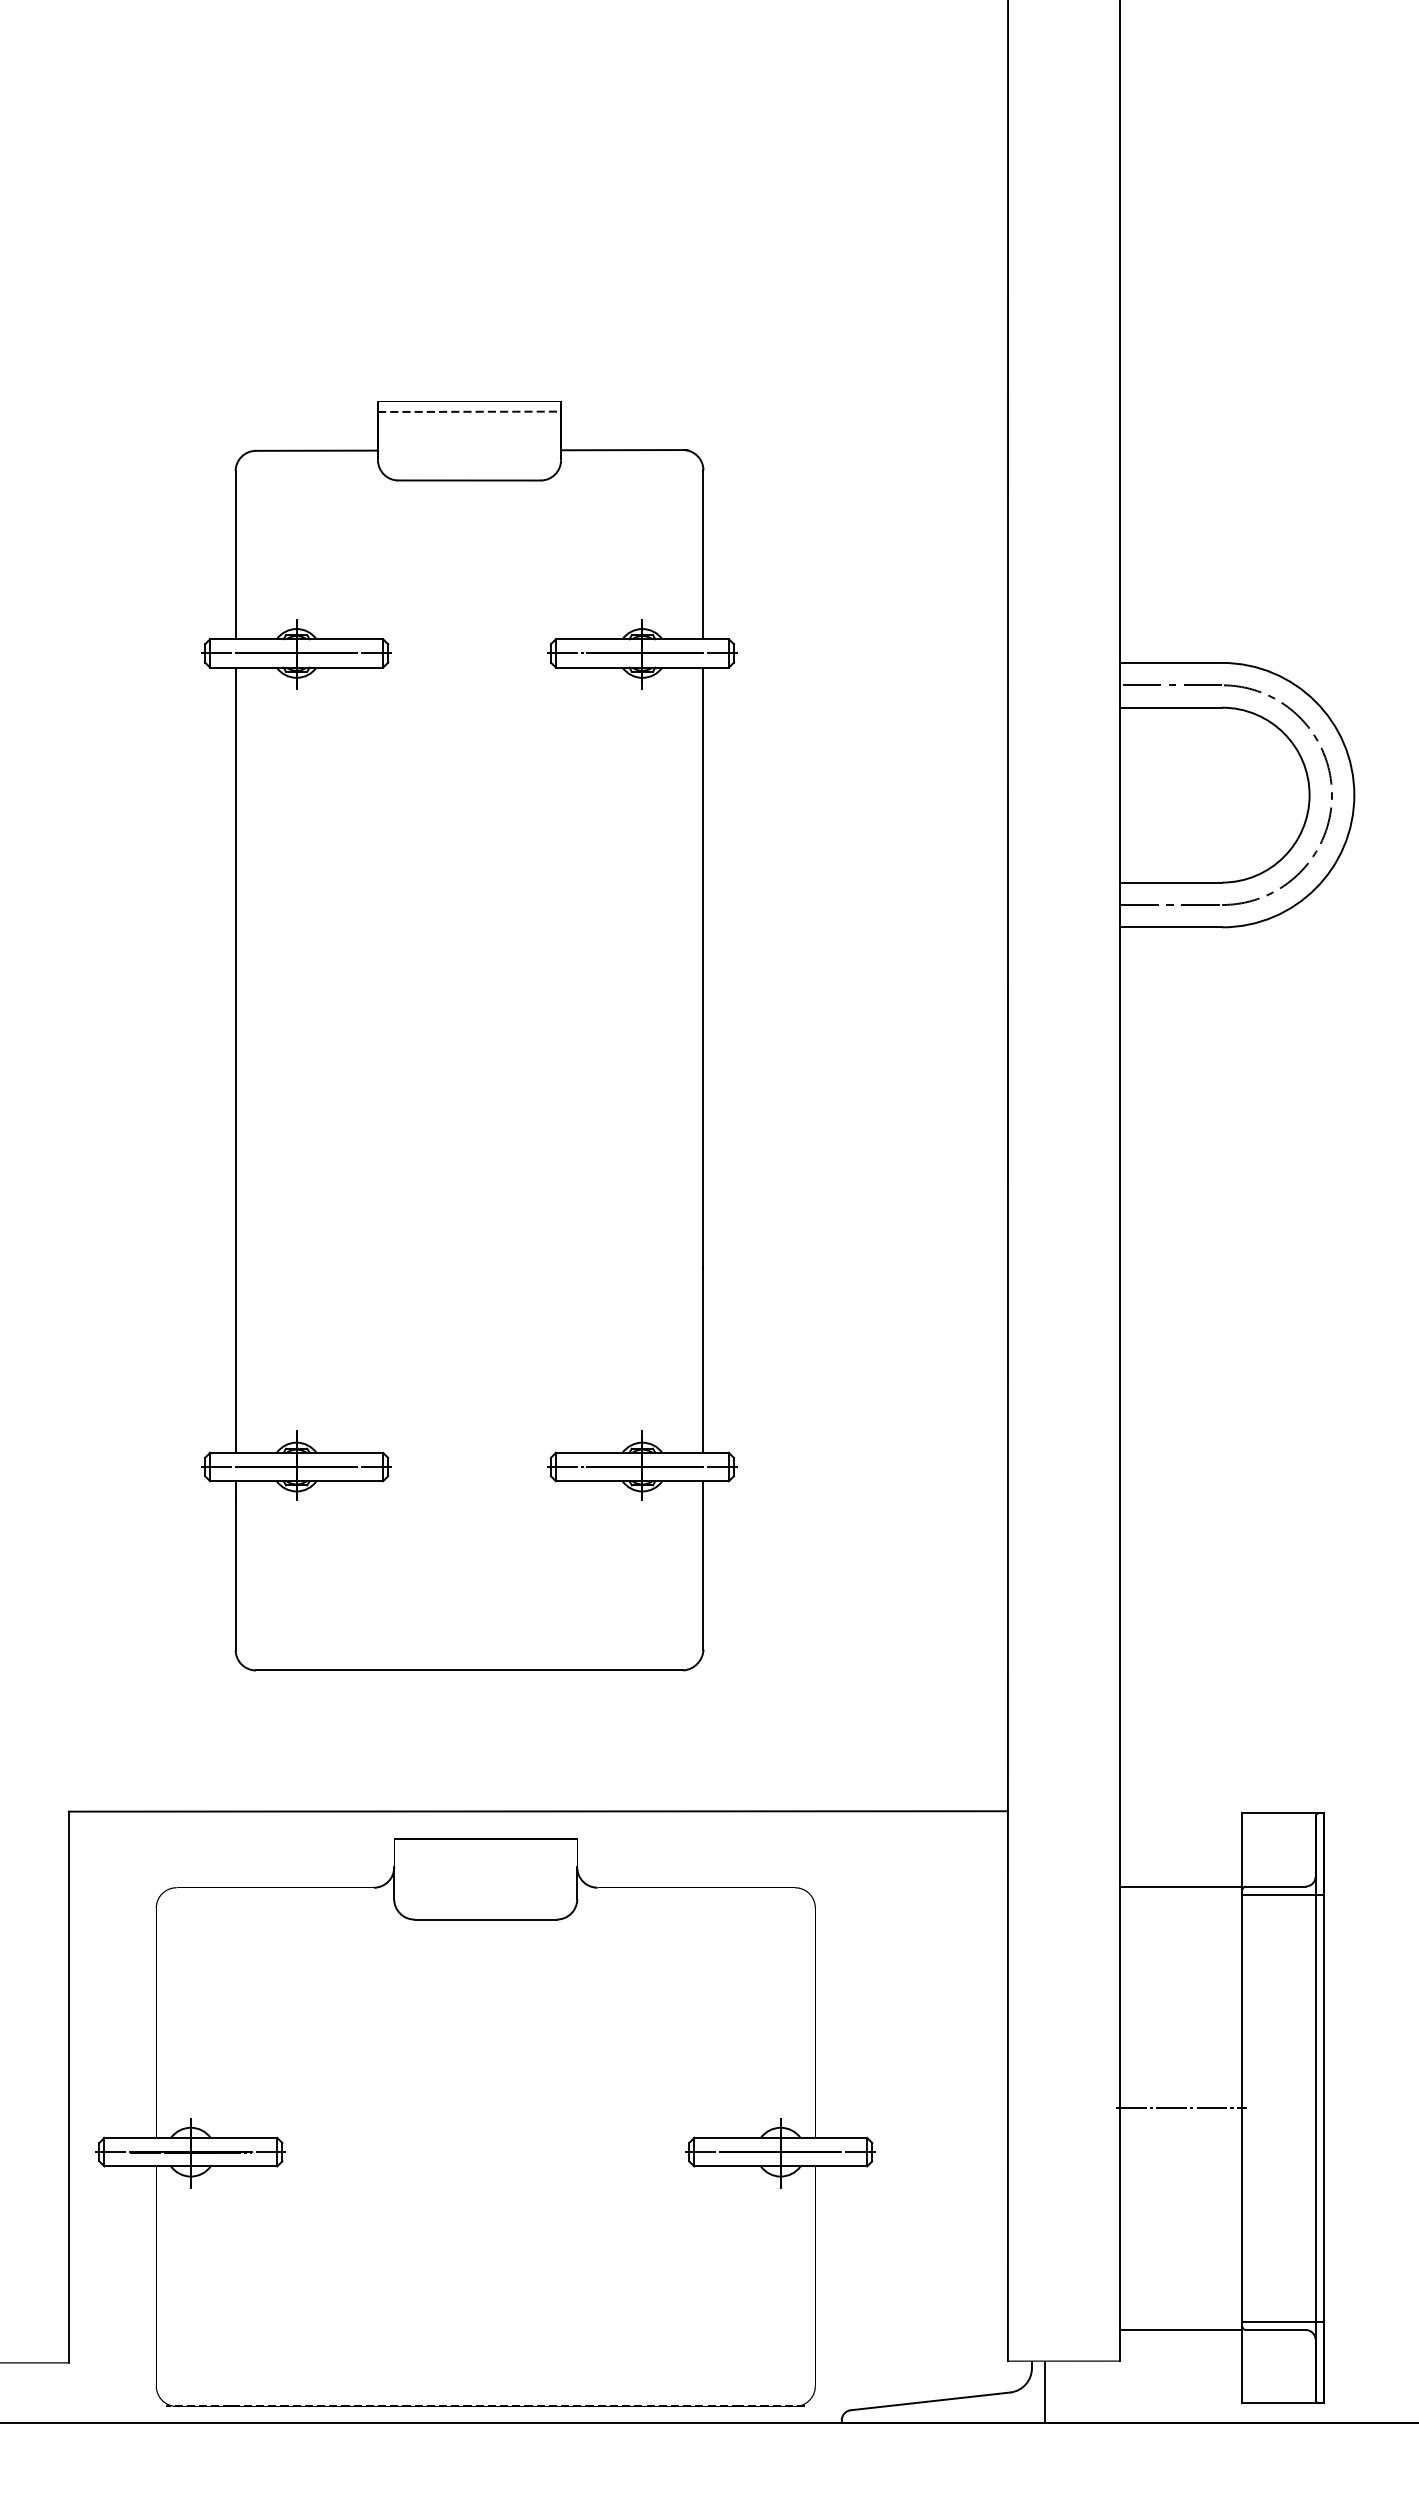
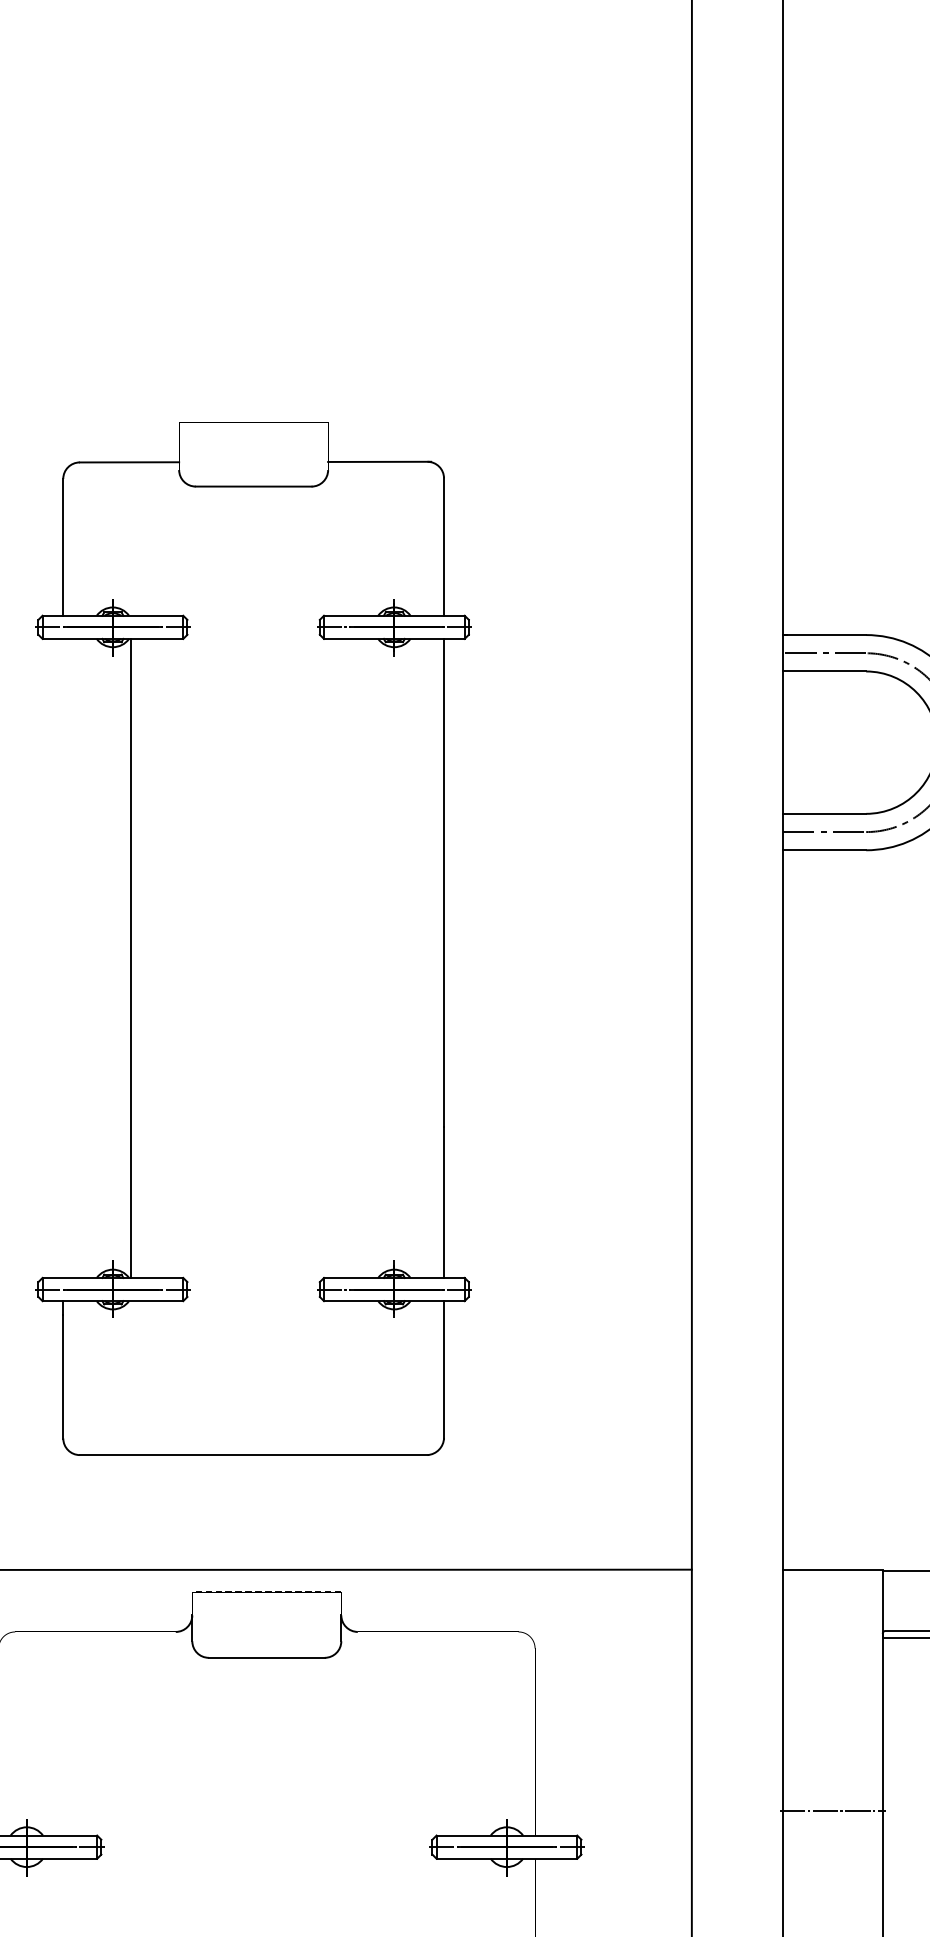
line: (469, 411) -> (253, 430), removed
line: (235, 1059) -> (130, 957), moved
line: (1181, 1886) -> (833, 1569), moved

